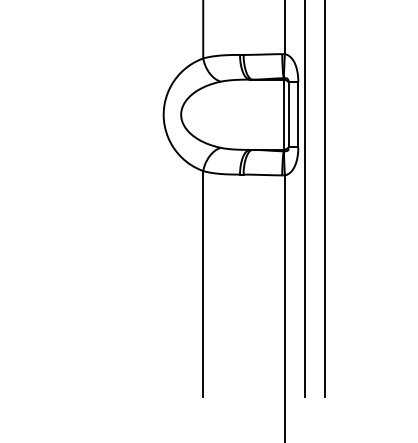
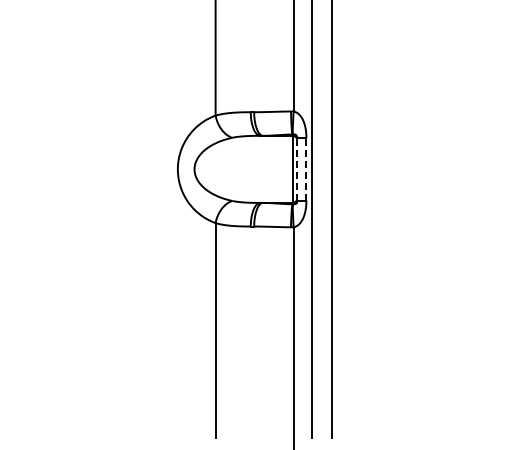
line: (288, 113) -> (297, 168), solid -> dashed
line: (298, 113) -> (306, 168), solid -> dashed

